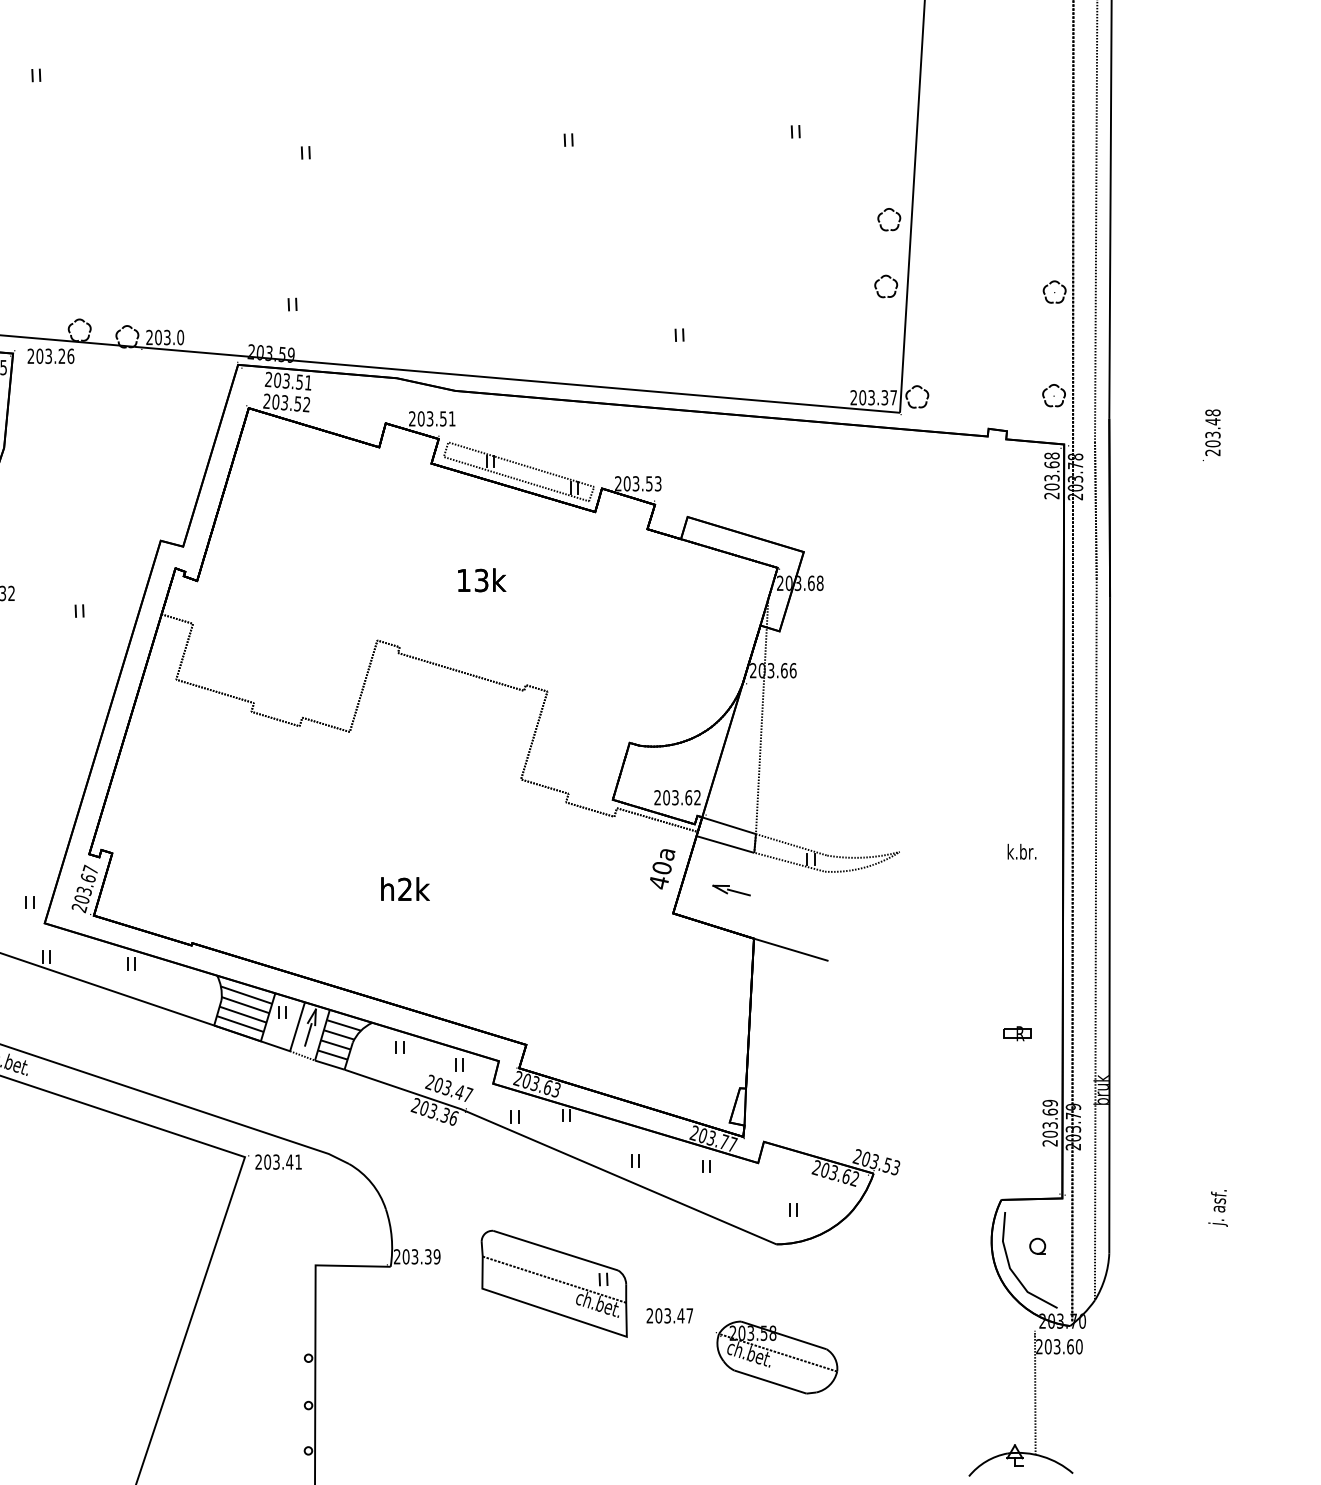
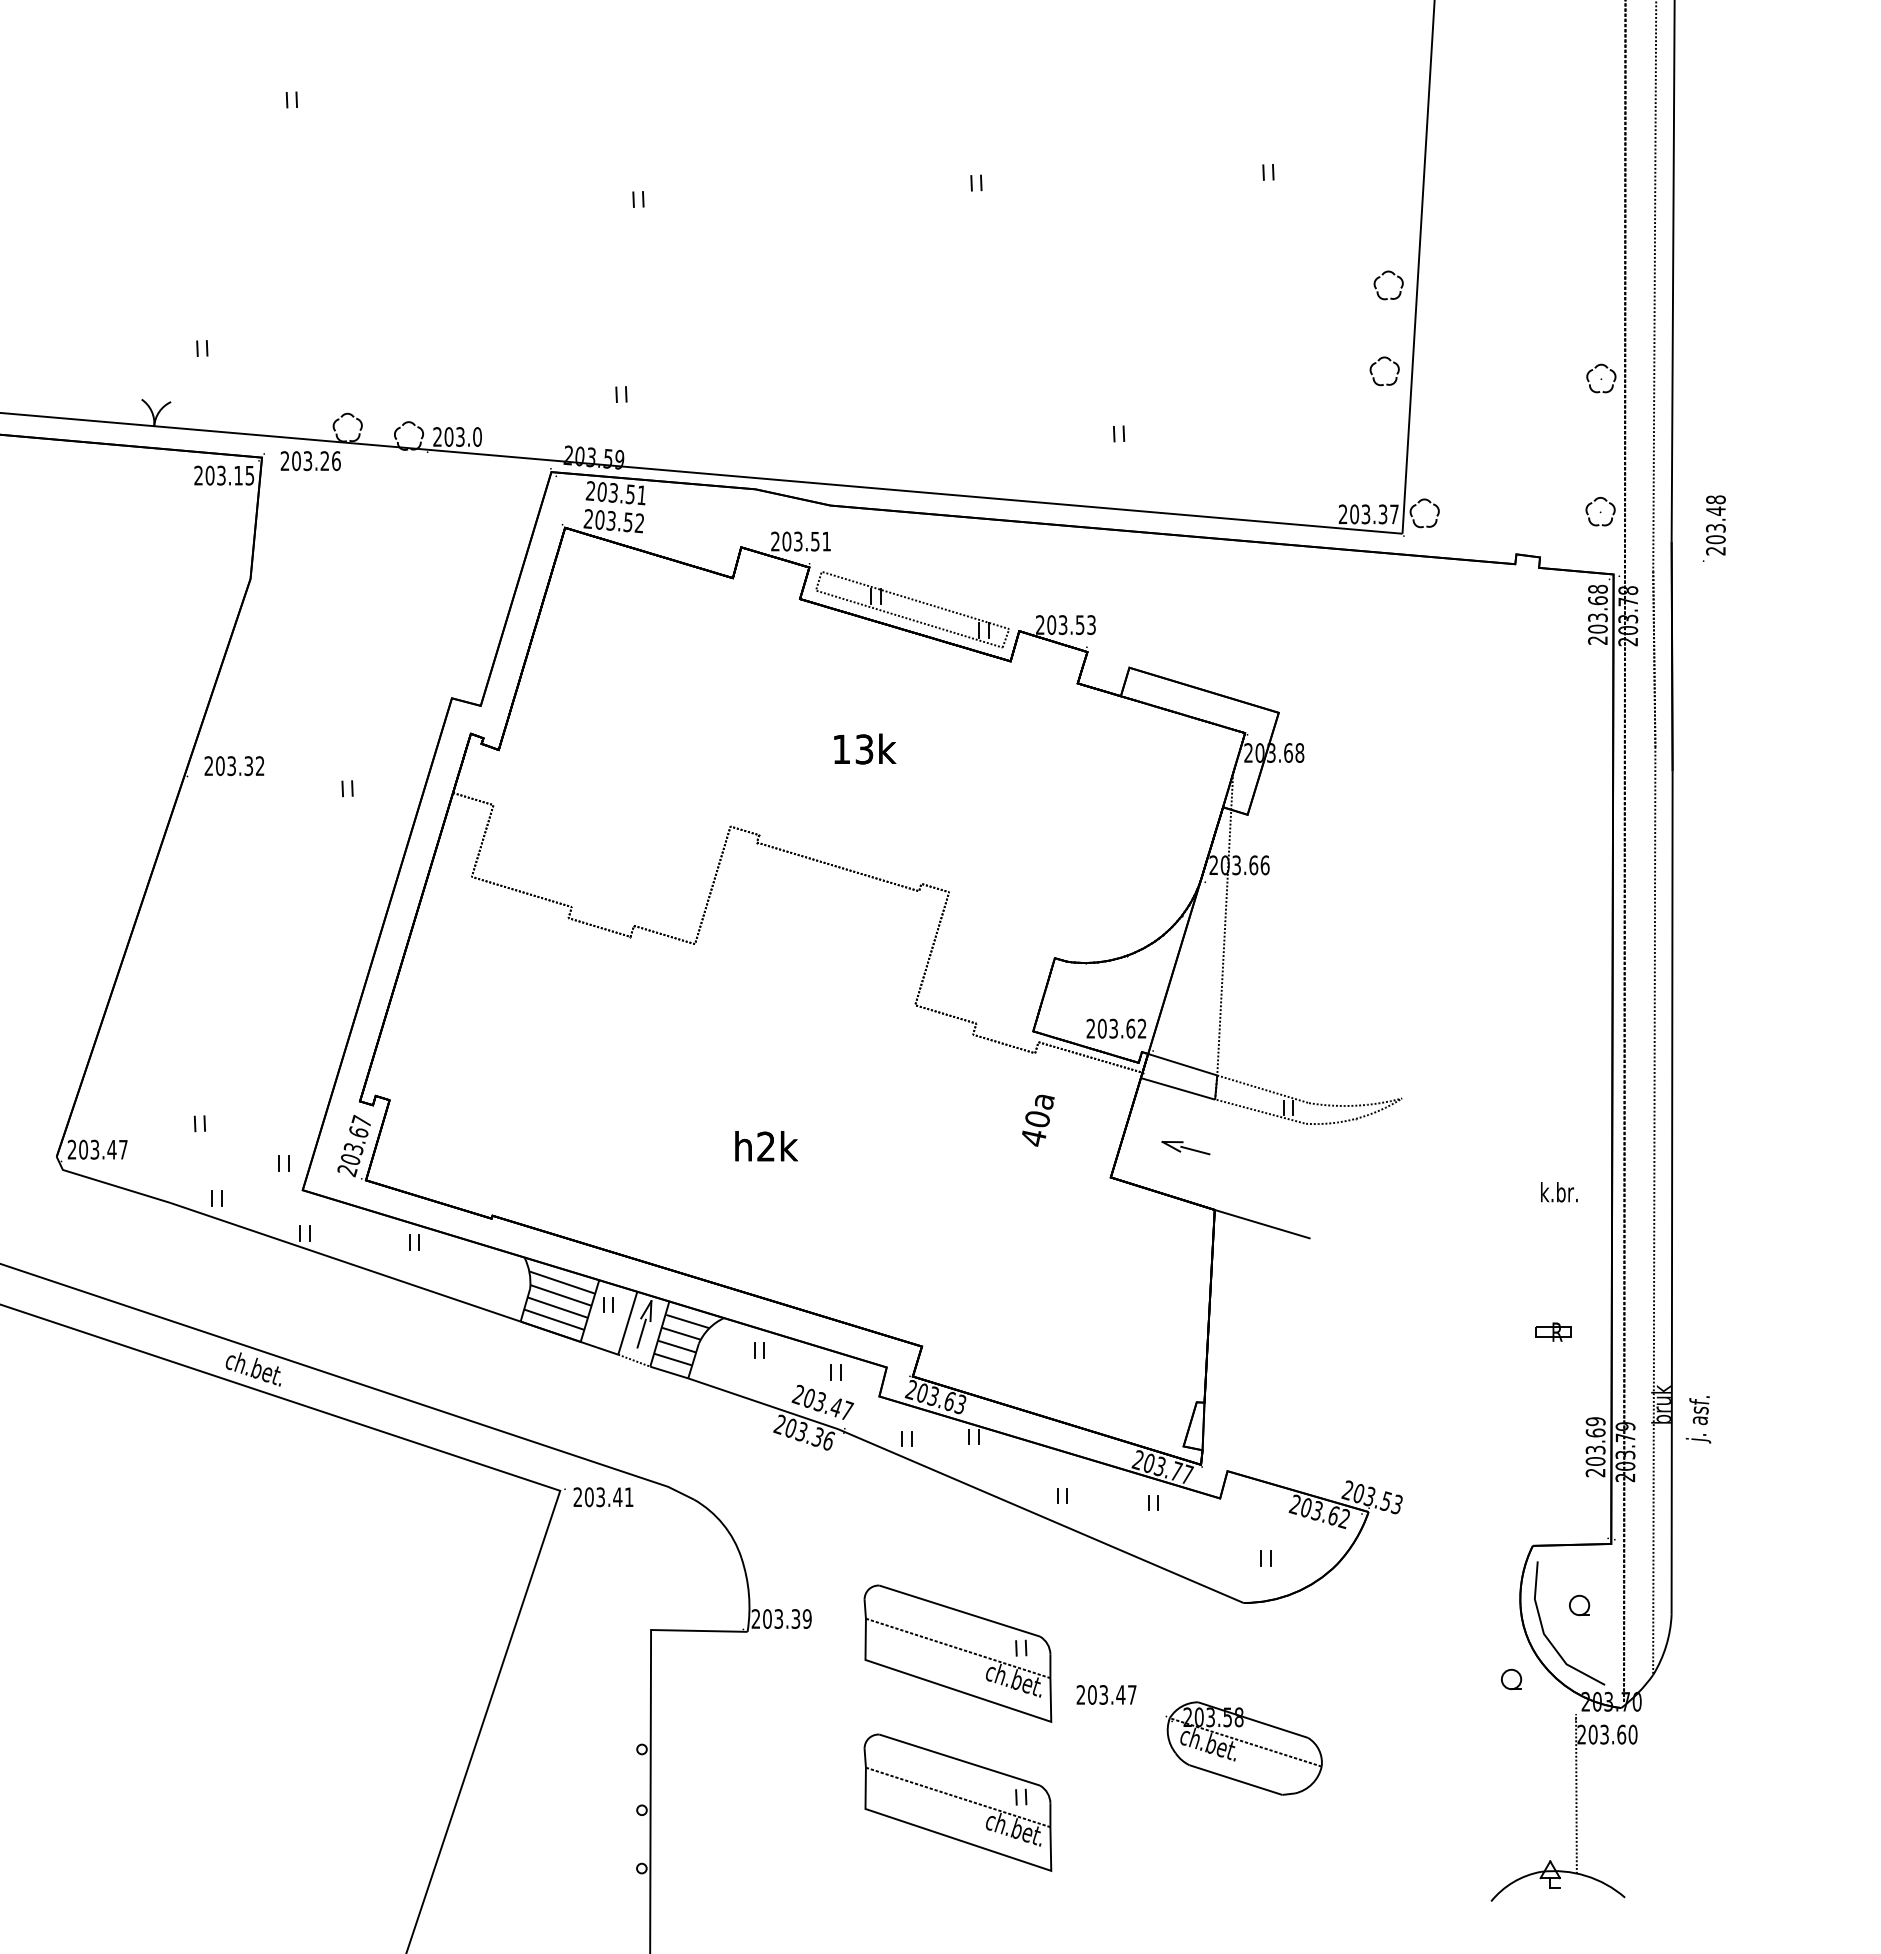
text: (1211, 435) -> (1713, 528), moved
text: (1022, 852) -> (1559, 1192), moved
text: (662, 869) -> (1038, 1120), moved
text: (1218, 1208) -> (1698, 1419), moved
part: (984, 1303) -> (1511, 1679), added
part: (553, 1399) -> (957, 1802), added

